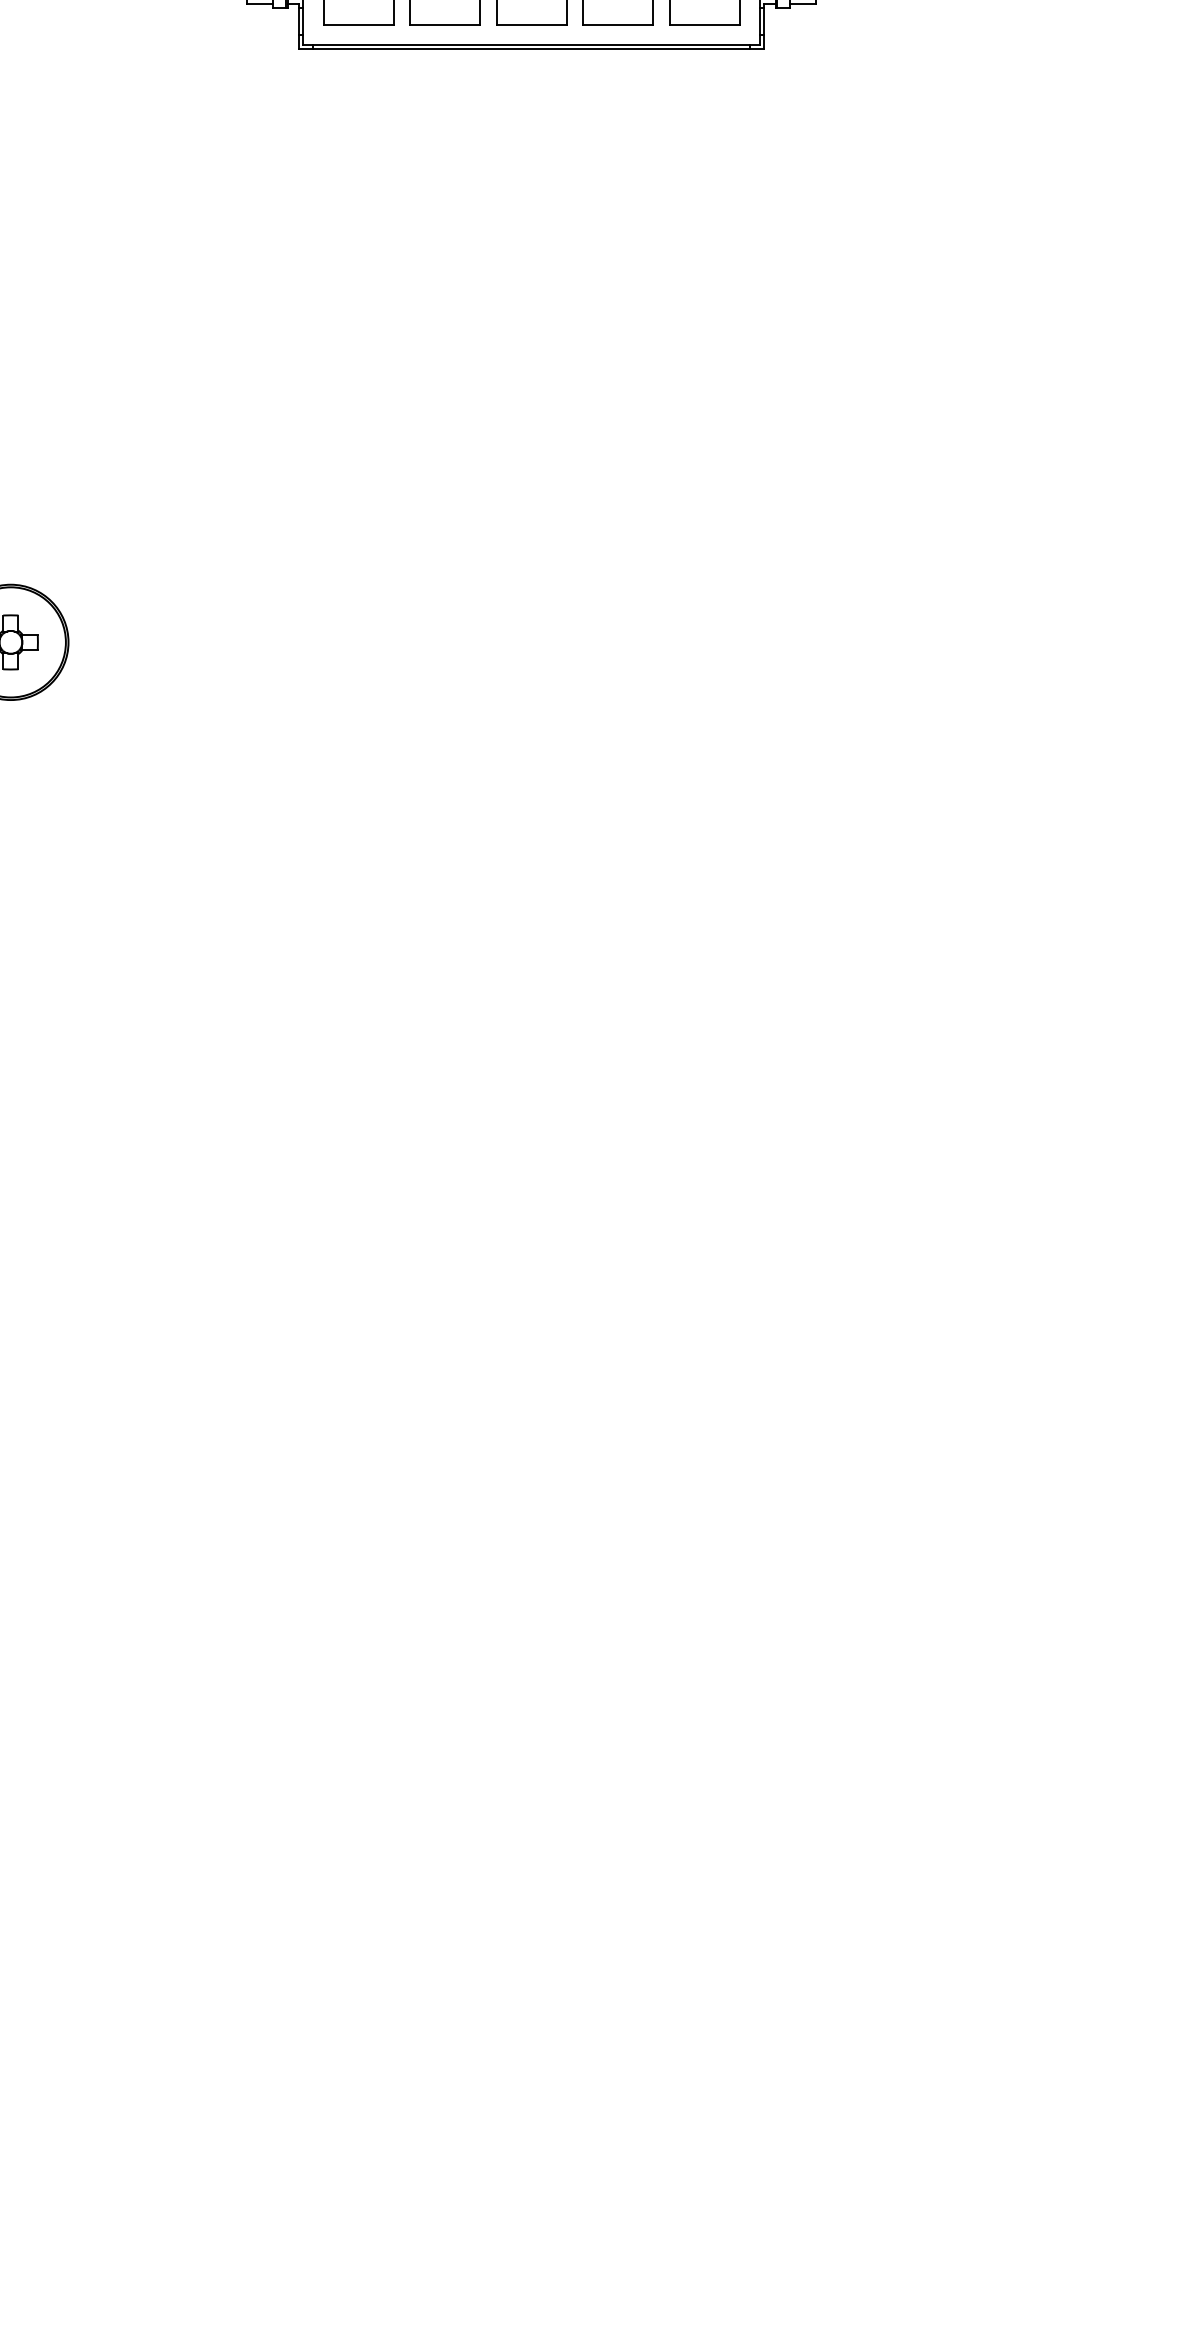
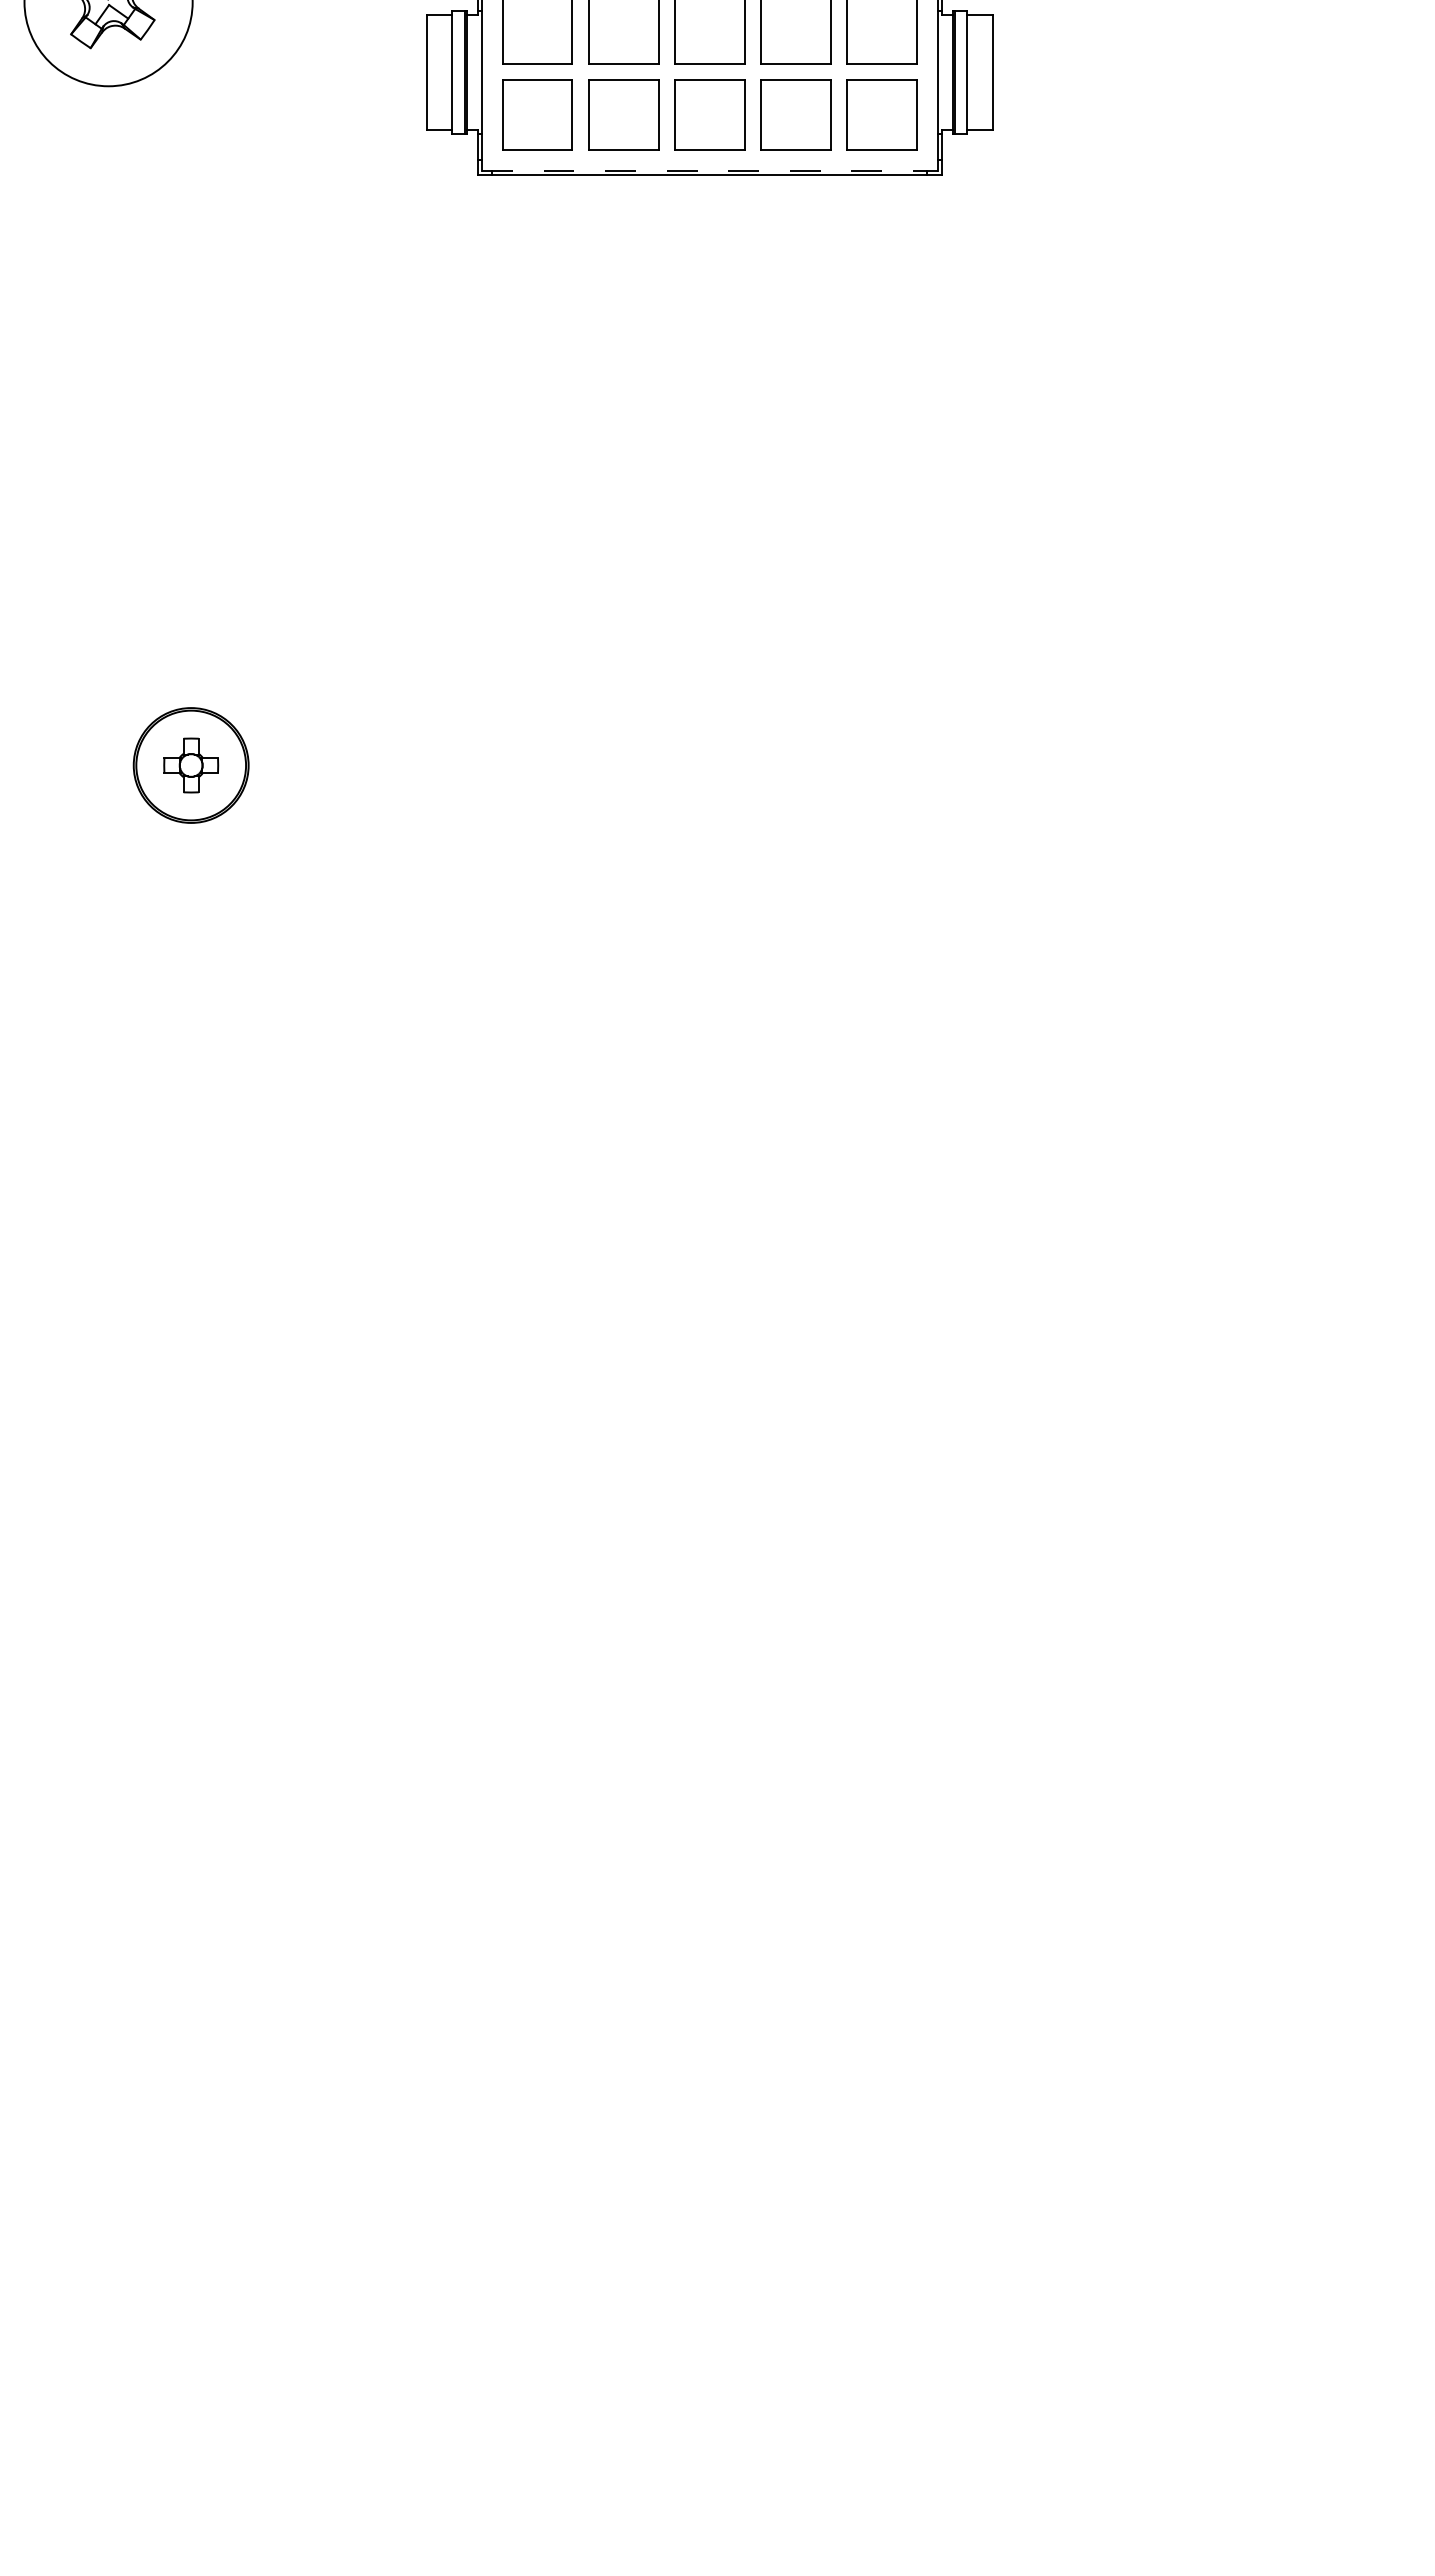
line: (531, 45) -> (709, 170), solid -> dashed

